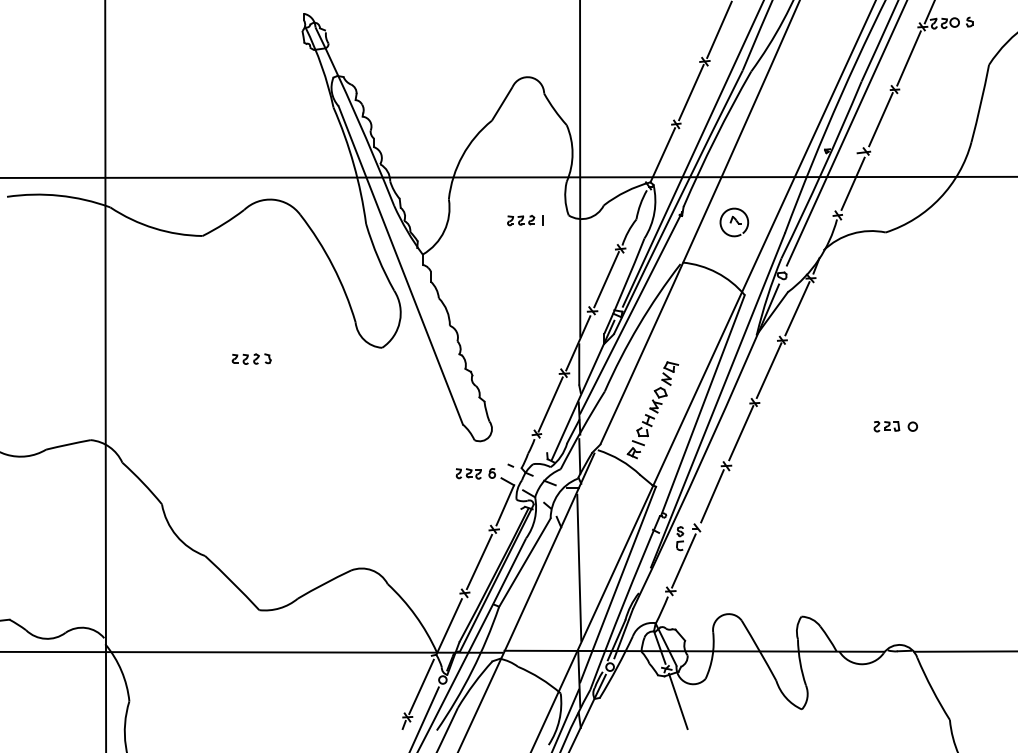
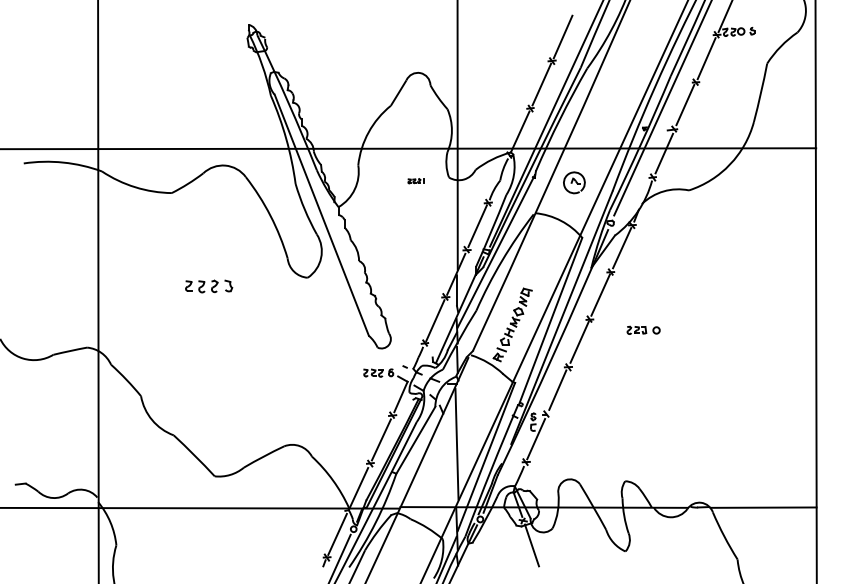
part: (525, 219) -> (416, 180), size x0.6
part: (251, 358) -> (208, 285), size x1.6
part: (895, 425) -> (643, 329), moved

